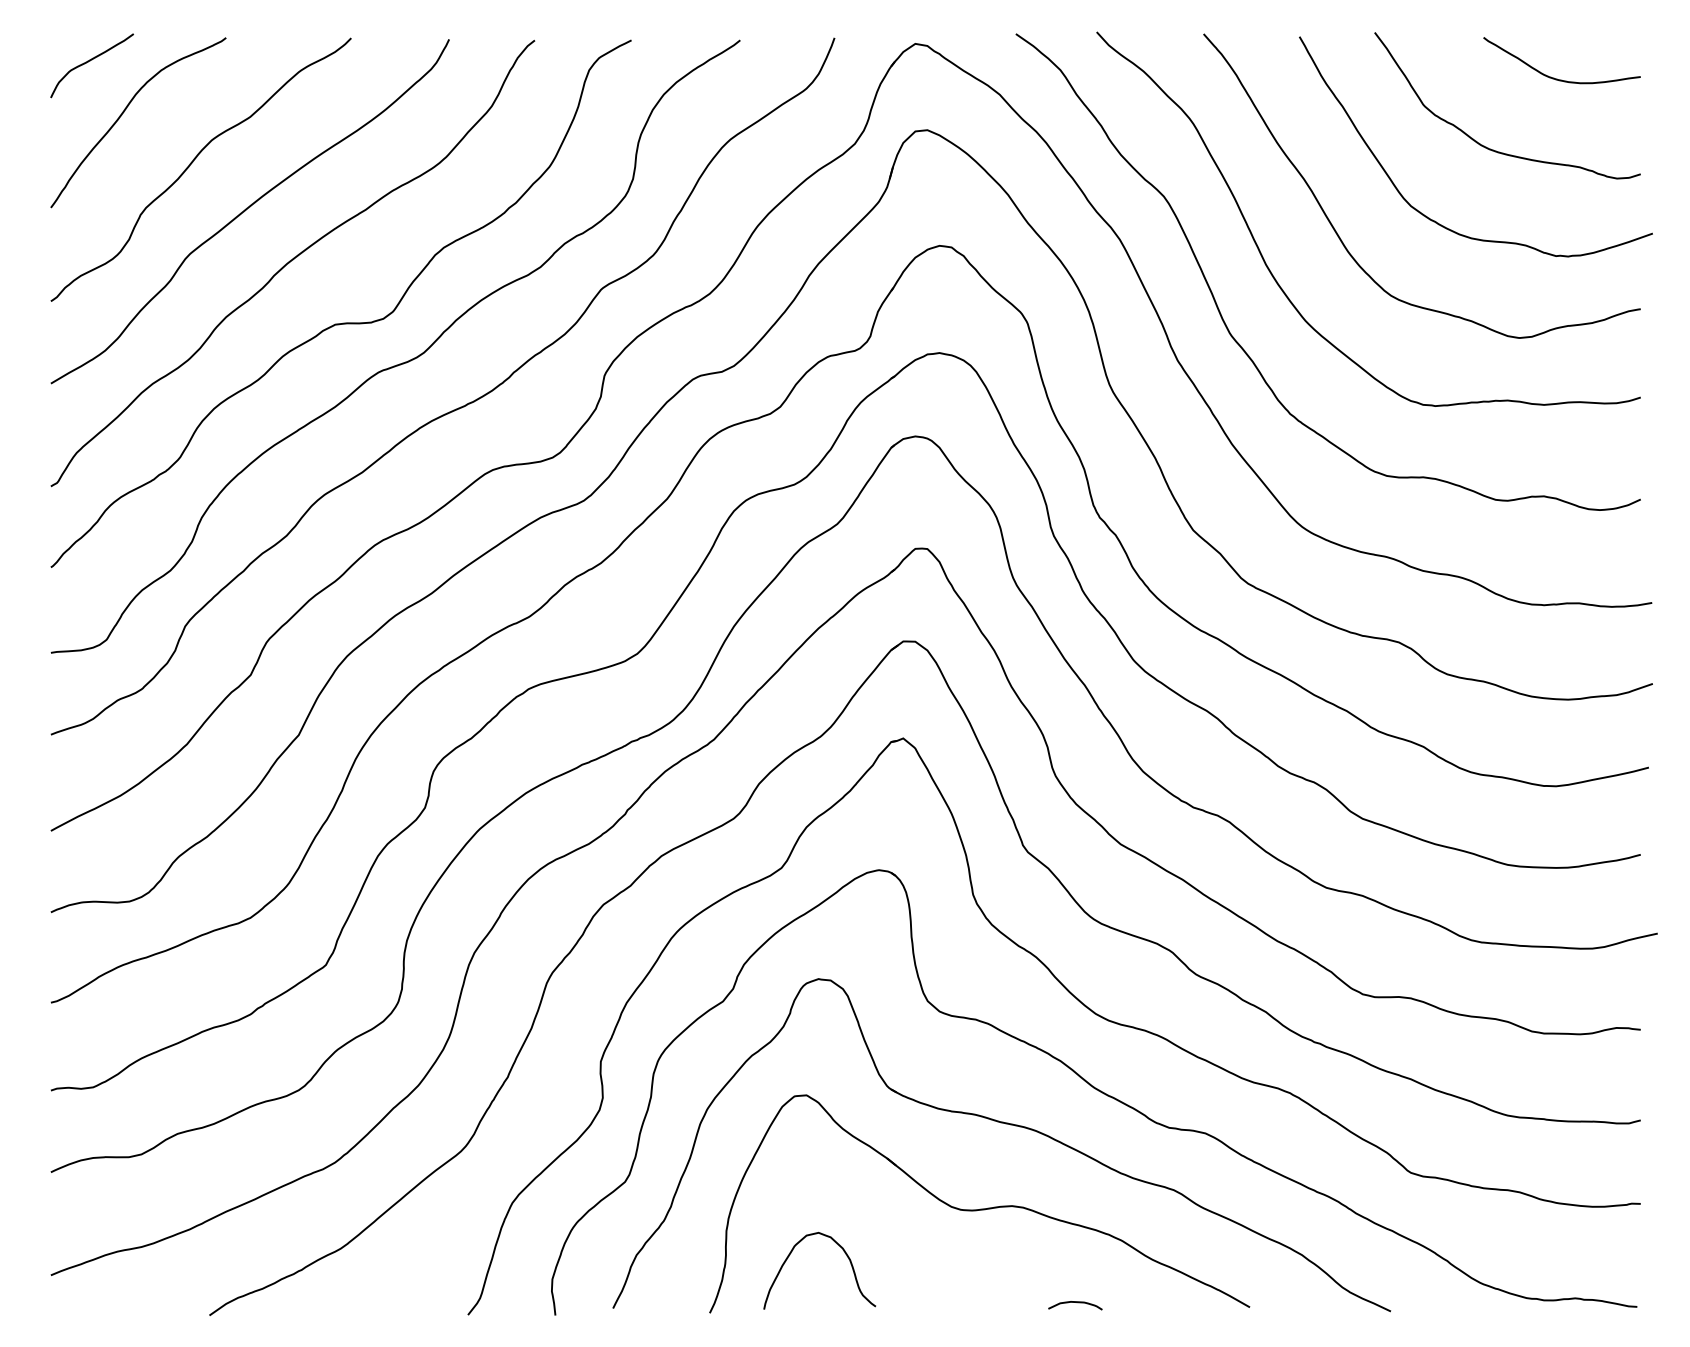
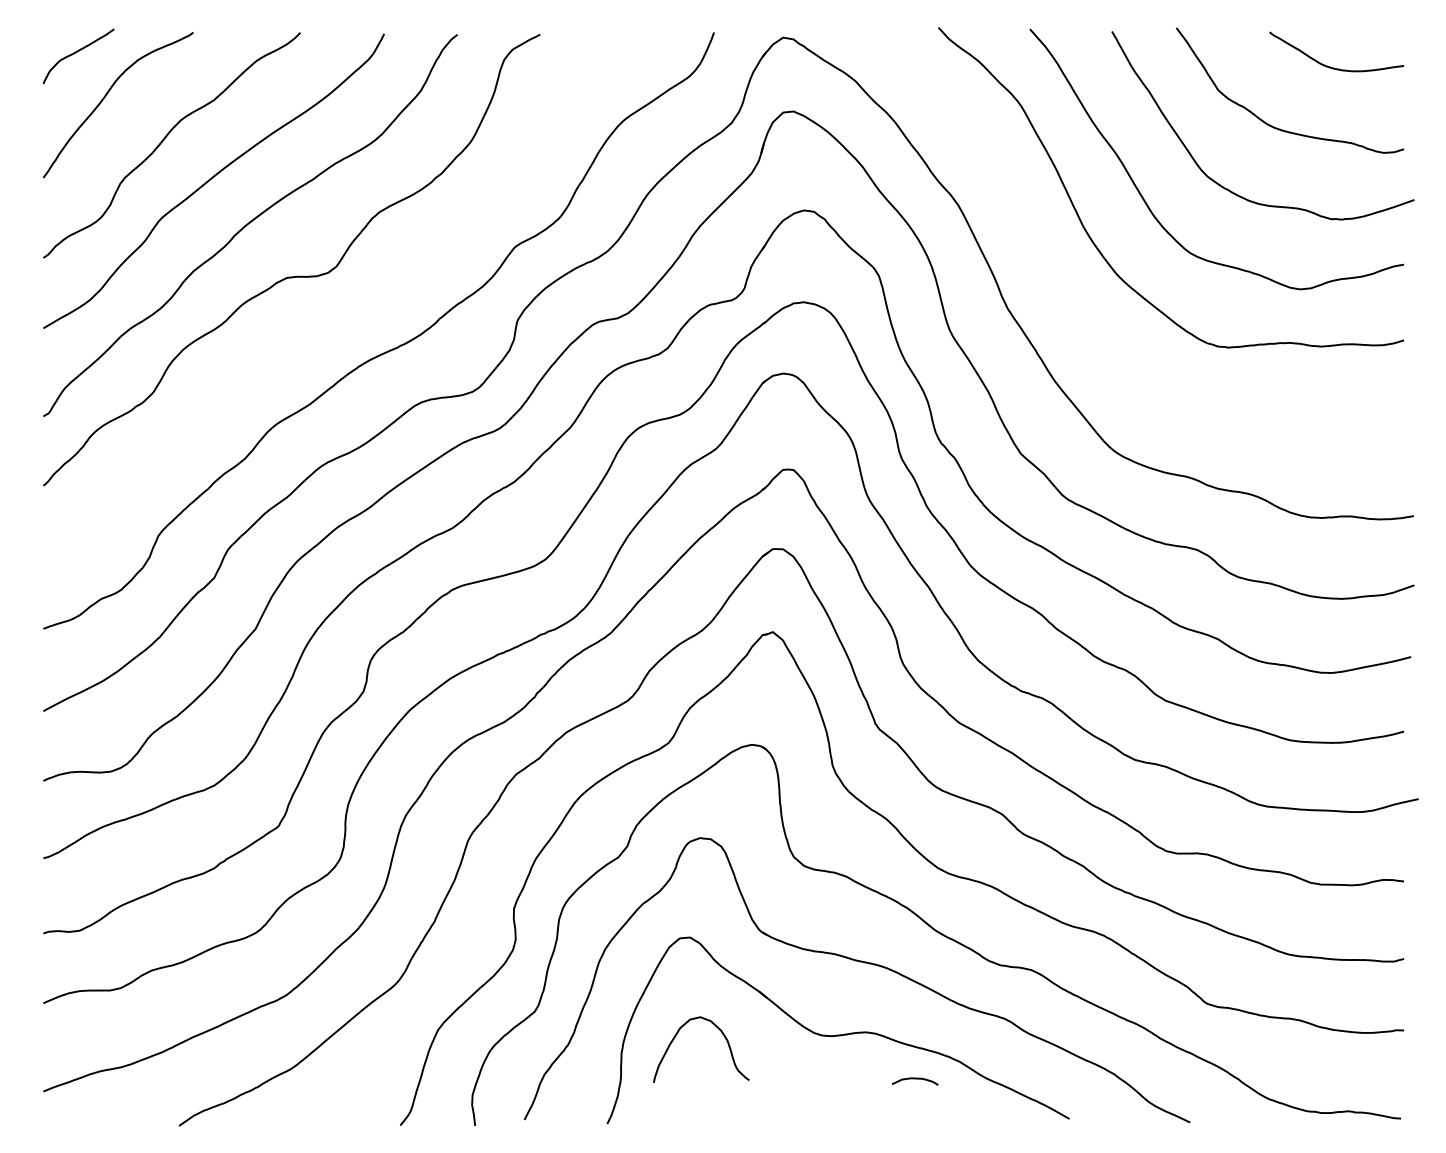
curve: (1239, 342) -> (1060, 293), removed
curve: (401, 362) -> (343, 310), removed
curve: (845, 1255) -> (723, 1036), moved
curve: (1074, 1303) -> (914, 1079), moved

